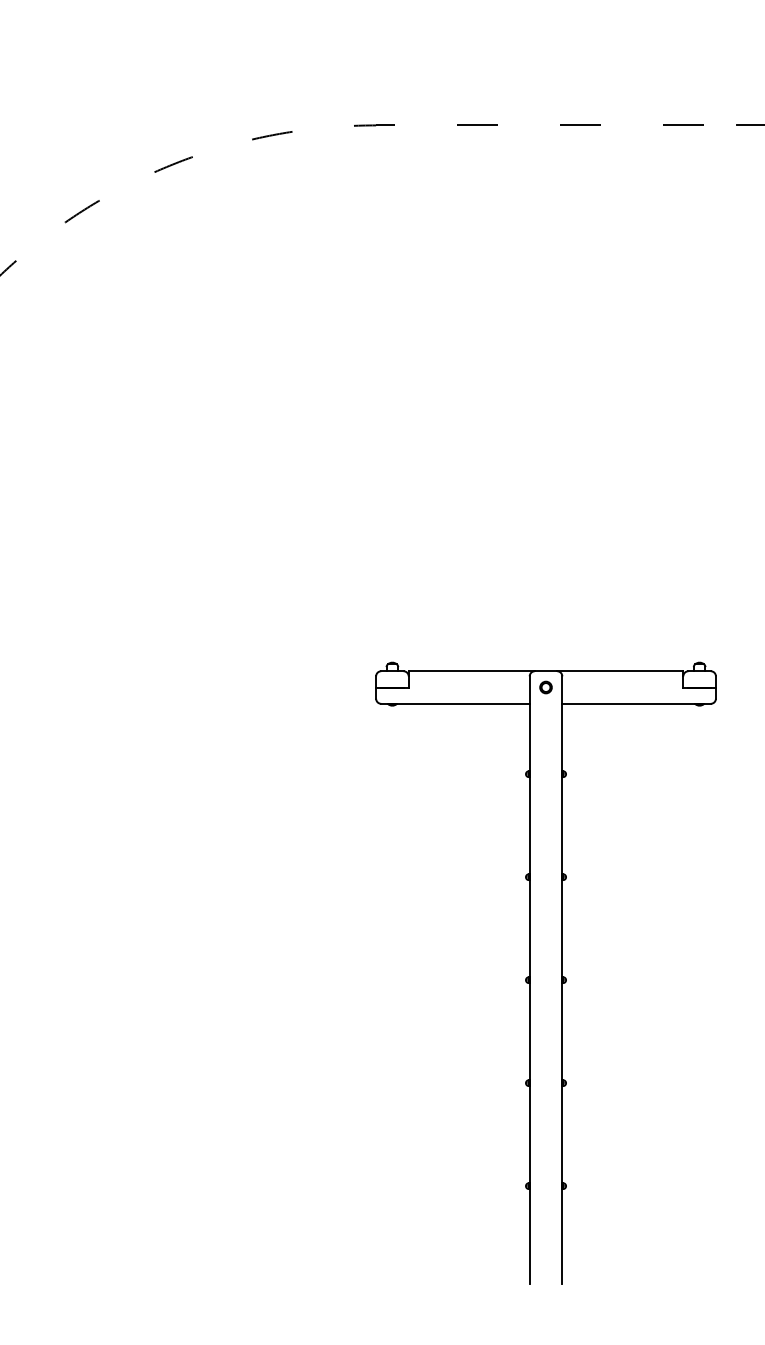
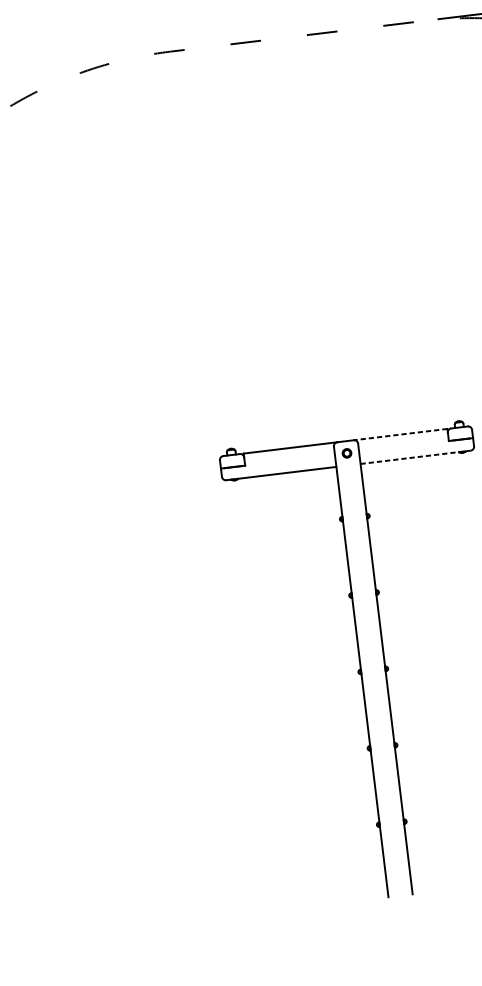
line: (619, 671) -> (400, 434), solid -> dashed
line: (637, 703) -> (416, 456), solid -> dashed

